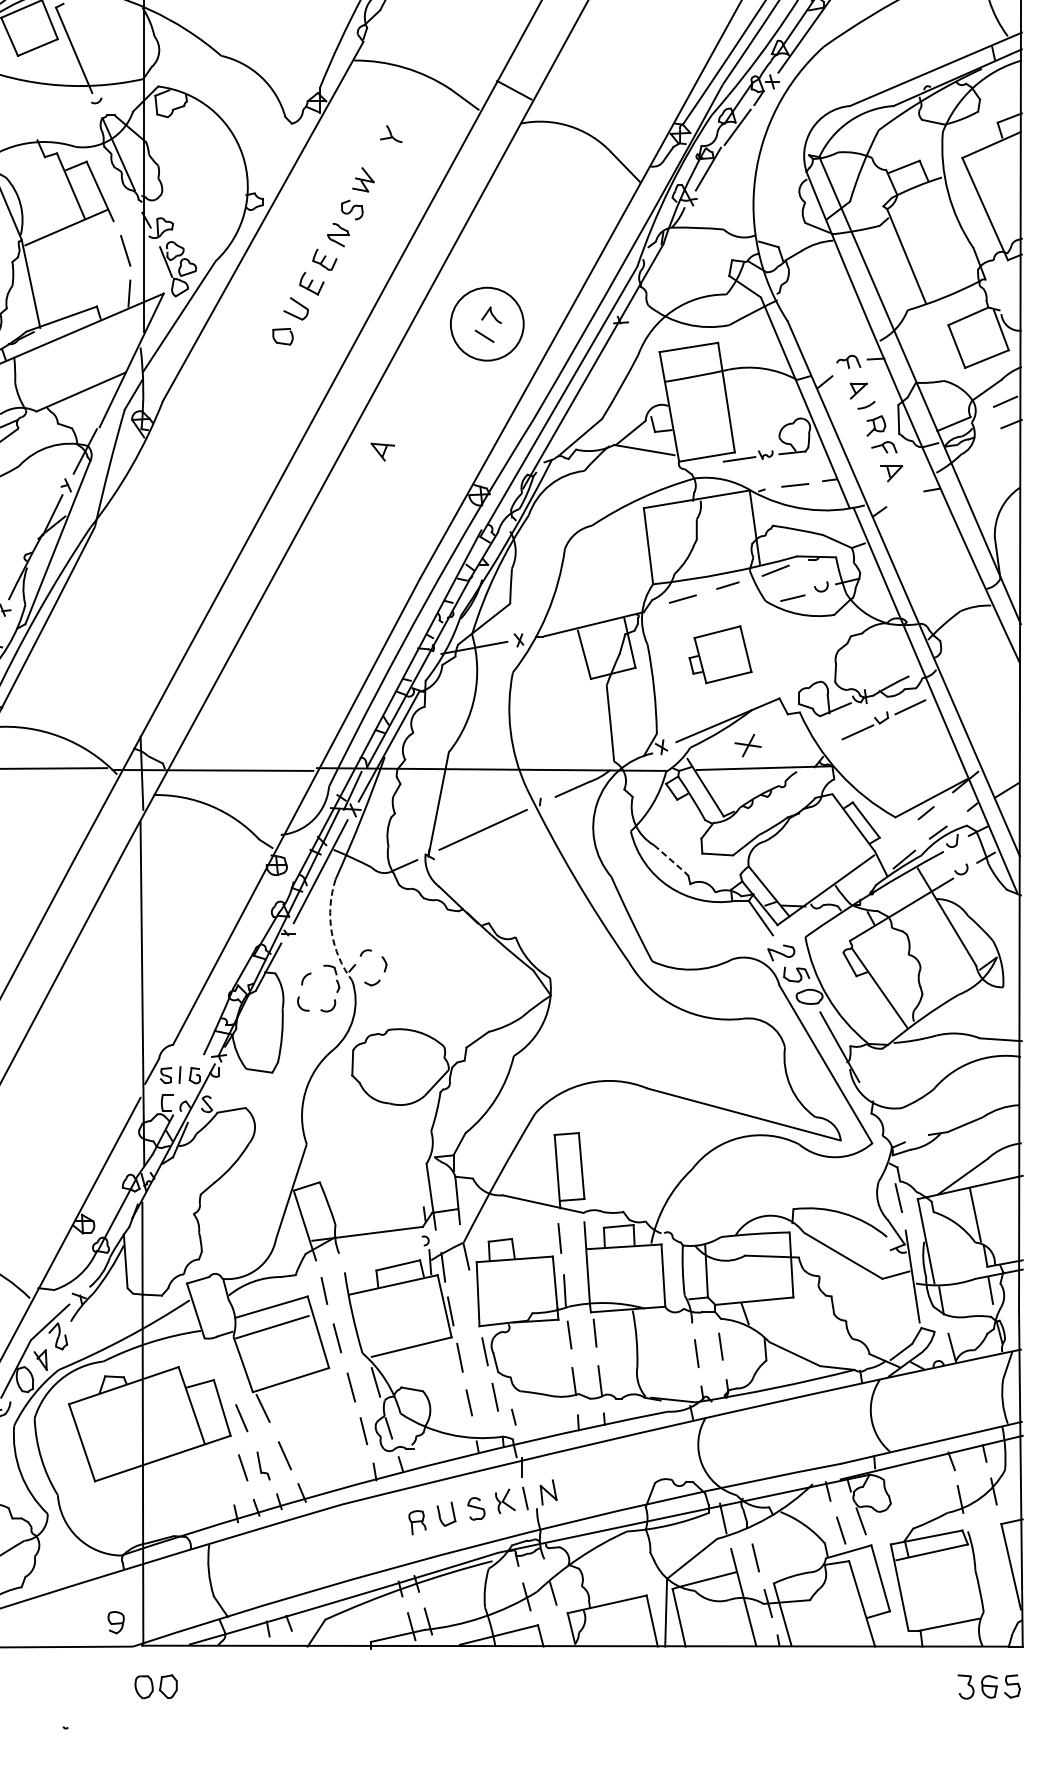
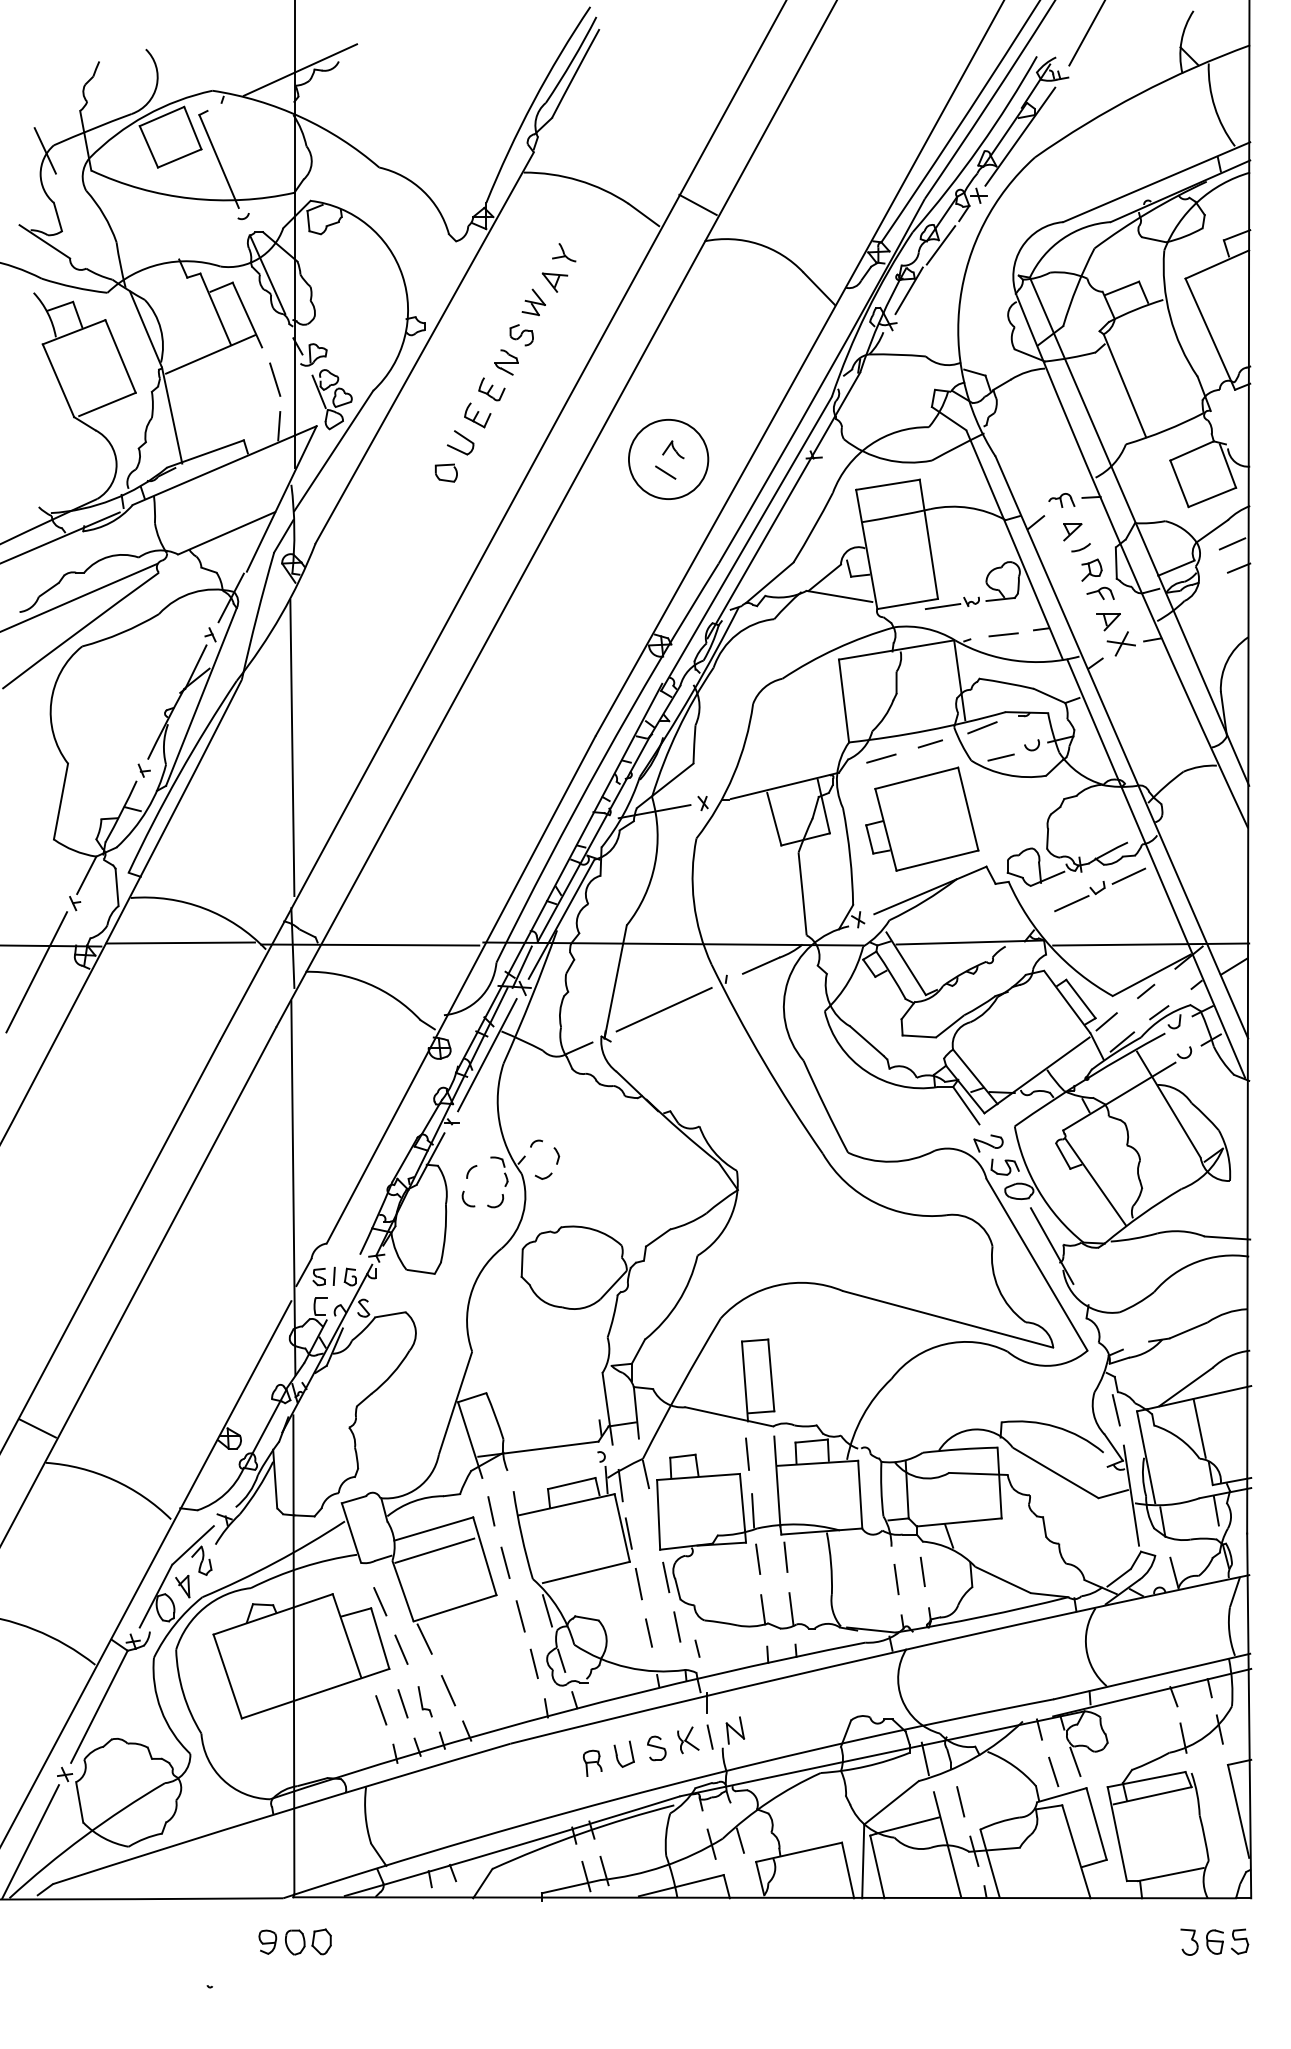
part: (382, 451) -> (554, 282), moved
line: (141, 588) -> (292, 747), added
part: (720, 654) -> (922, 818), size x1.67
part: (747, 745) -> (1120, 643), moved
line: (931, 769) -> (1151, 944), added
line: (889, 840) -> (1106, 1021), added
line: (670, 859) -> (867, 1041), dashed -> solid
arc: (331, 932) -> (499, 1121), dashed -> solid
line: (222, 1373) -> (380, 1601), added
line: (223, 1474) -> (381, 1710), added
part: (115, 1621) -> (267, 1941), moved

